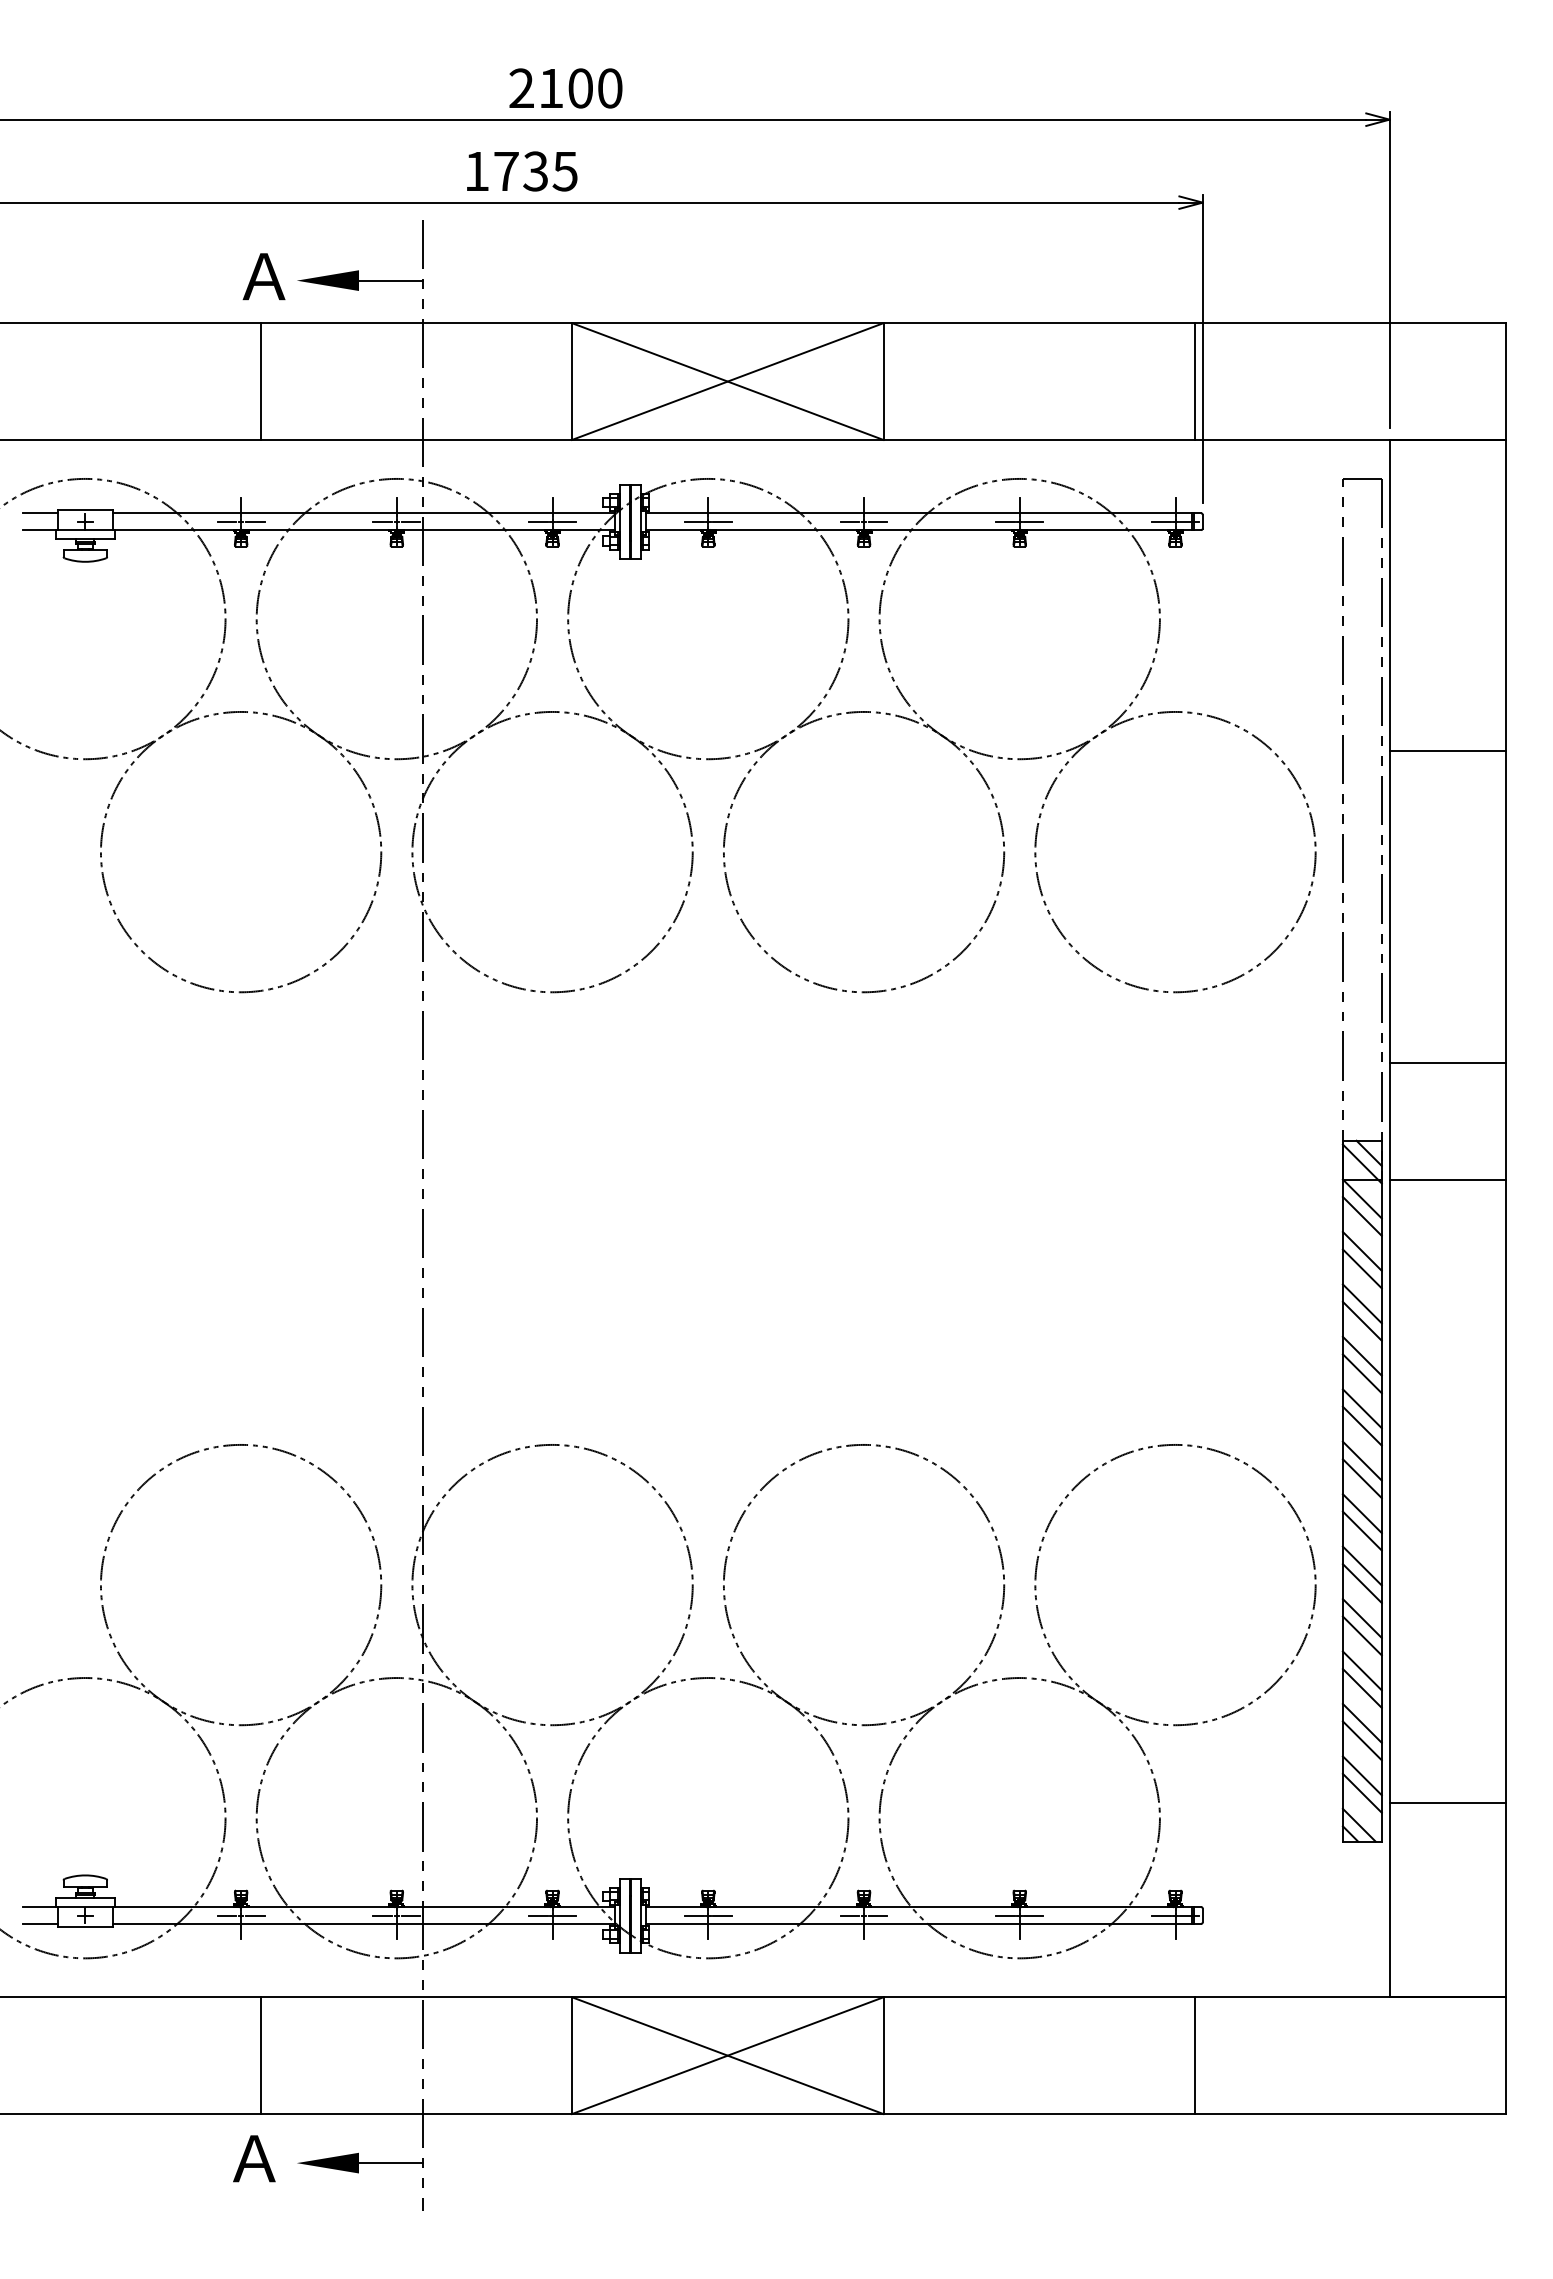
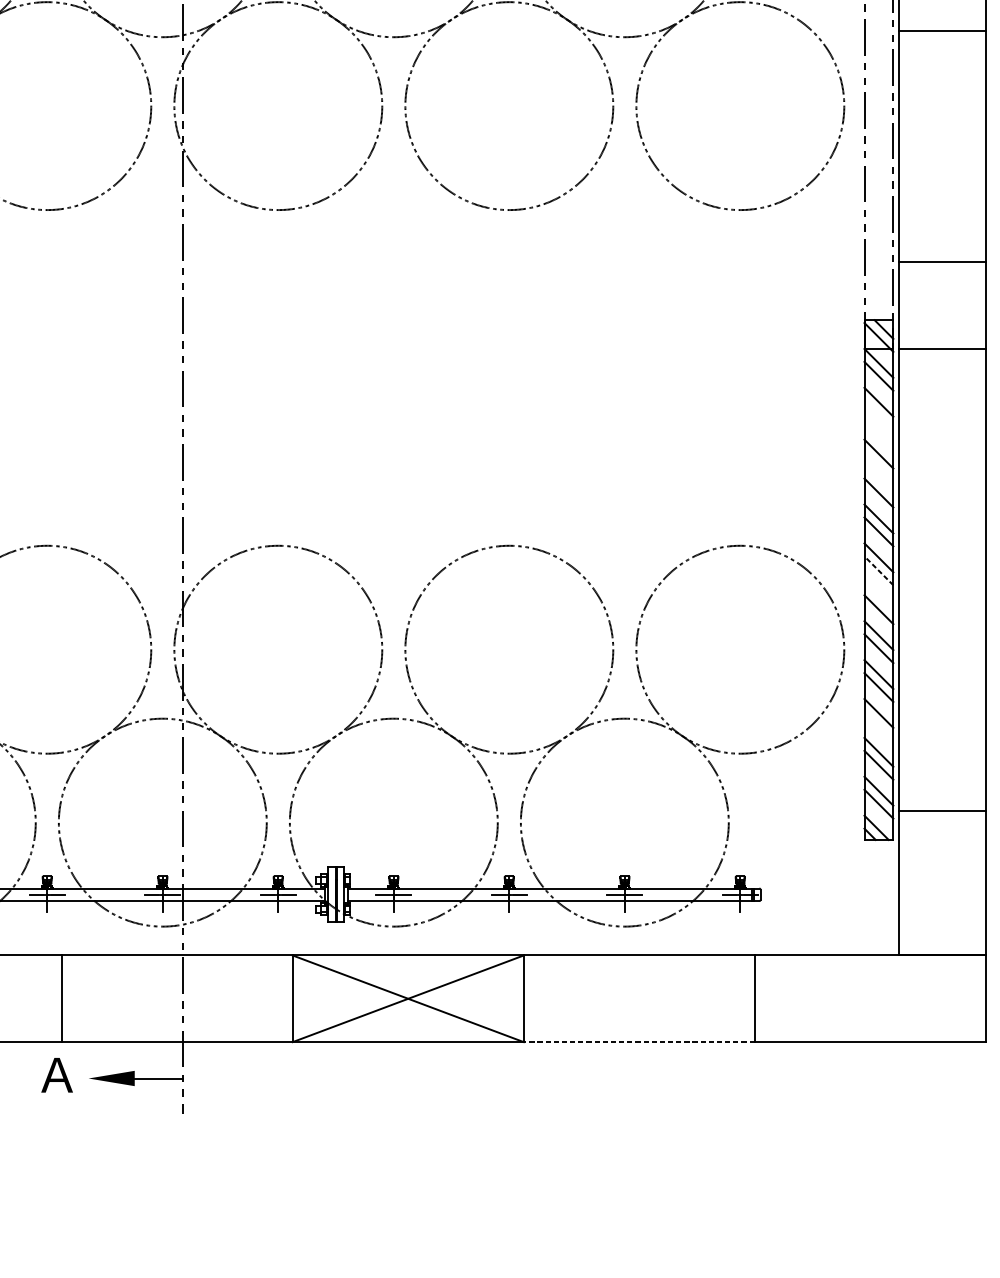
line: (1361, 1268) -> (878, 414), removed
line: (1361, 1303) -> (878, 440), removed
line: (1361, 1355) -> (878, 479), removed
line: (1362, 1478) -> (879, 570), solid -> dashed
line: (1361, 1513) -> (878, 596), removed
line: (1361, 1688) -> (878, 726), removed
line: (1039, 2114) -> (639, 1042), solid -> dashed

